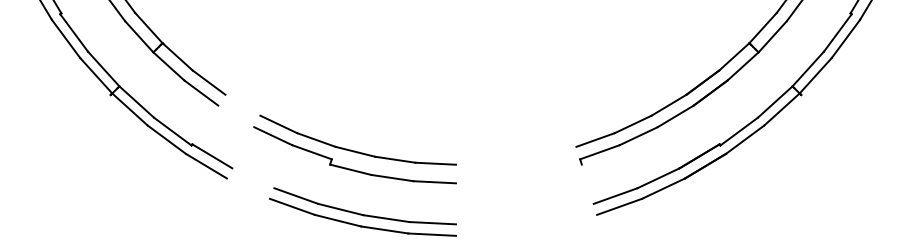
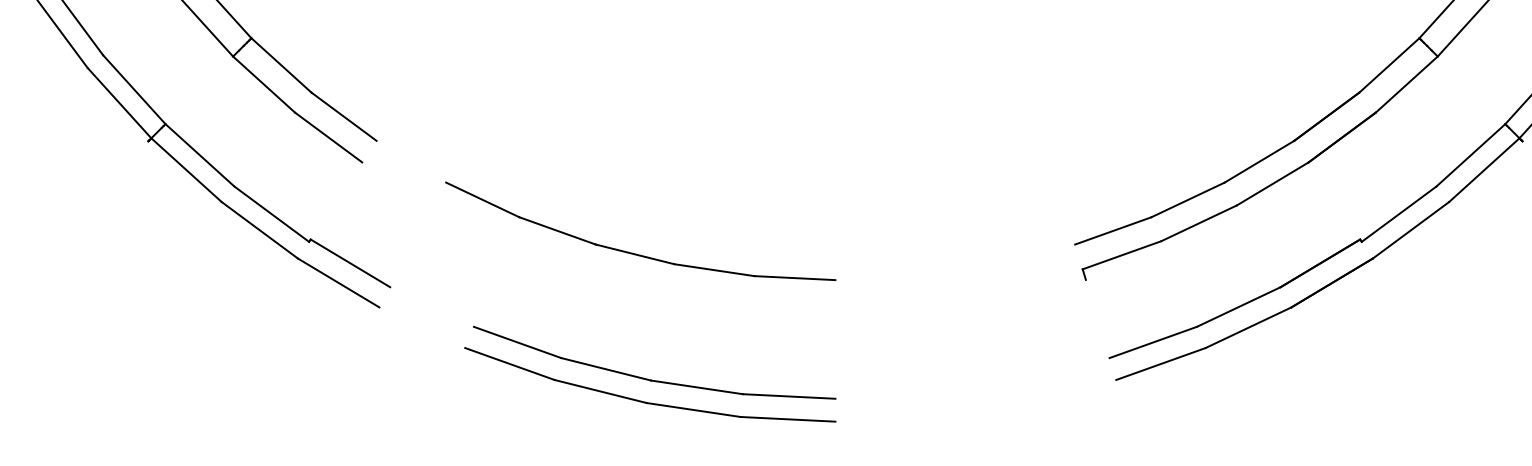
part: (350, 168) -> (625, 287), removed

